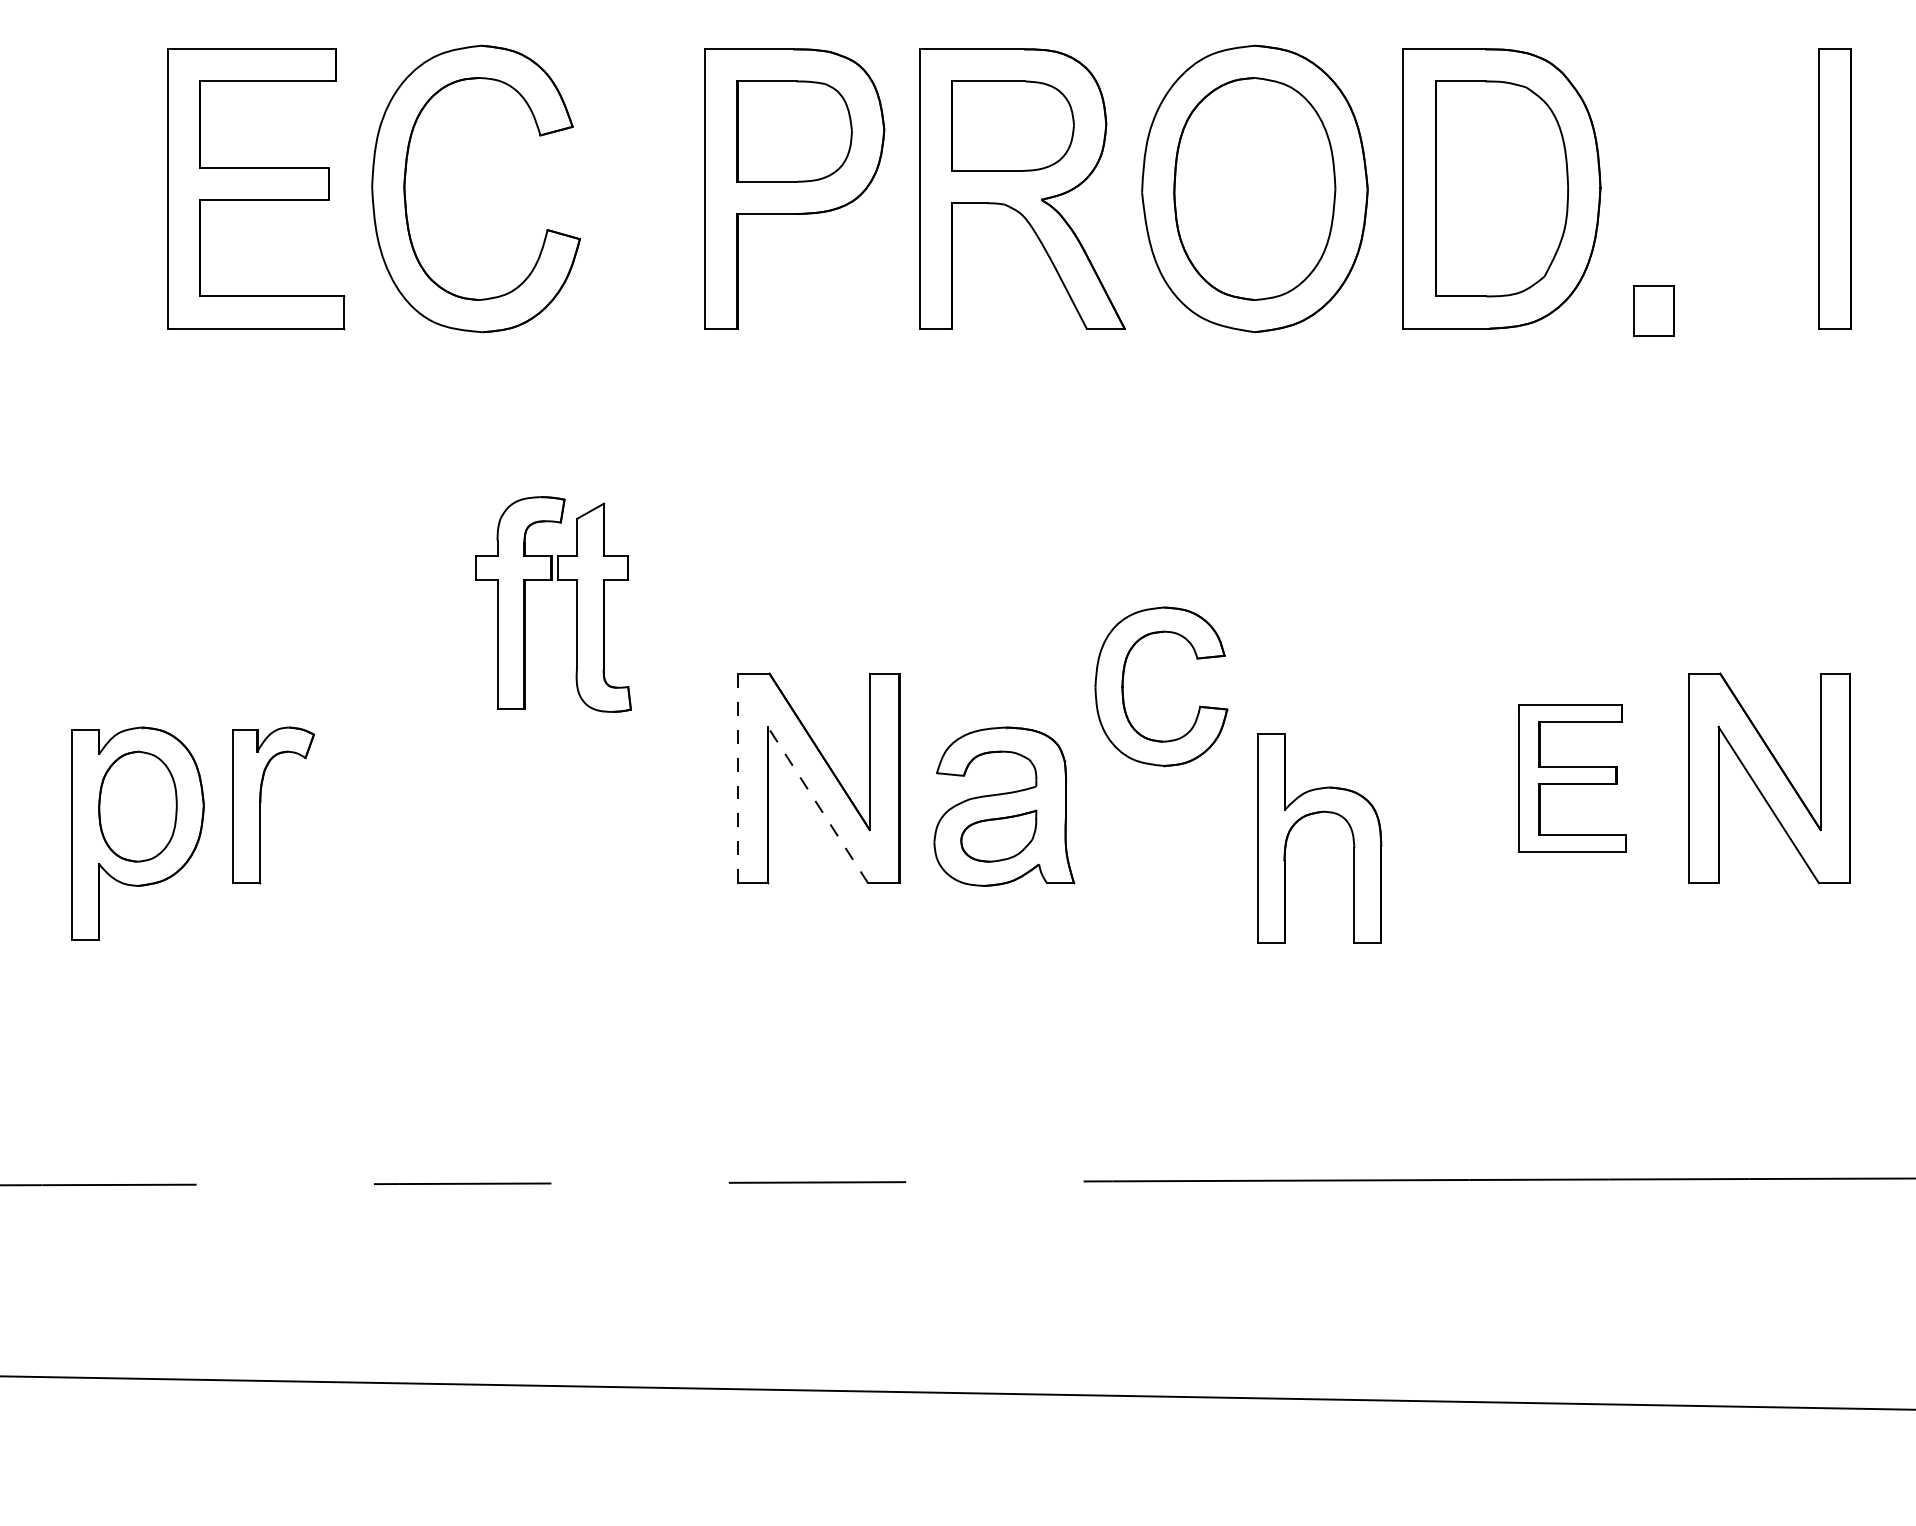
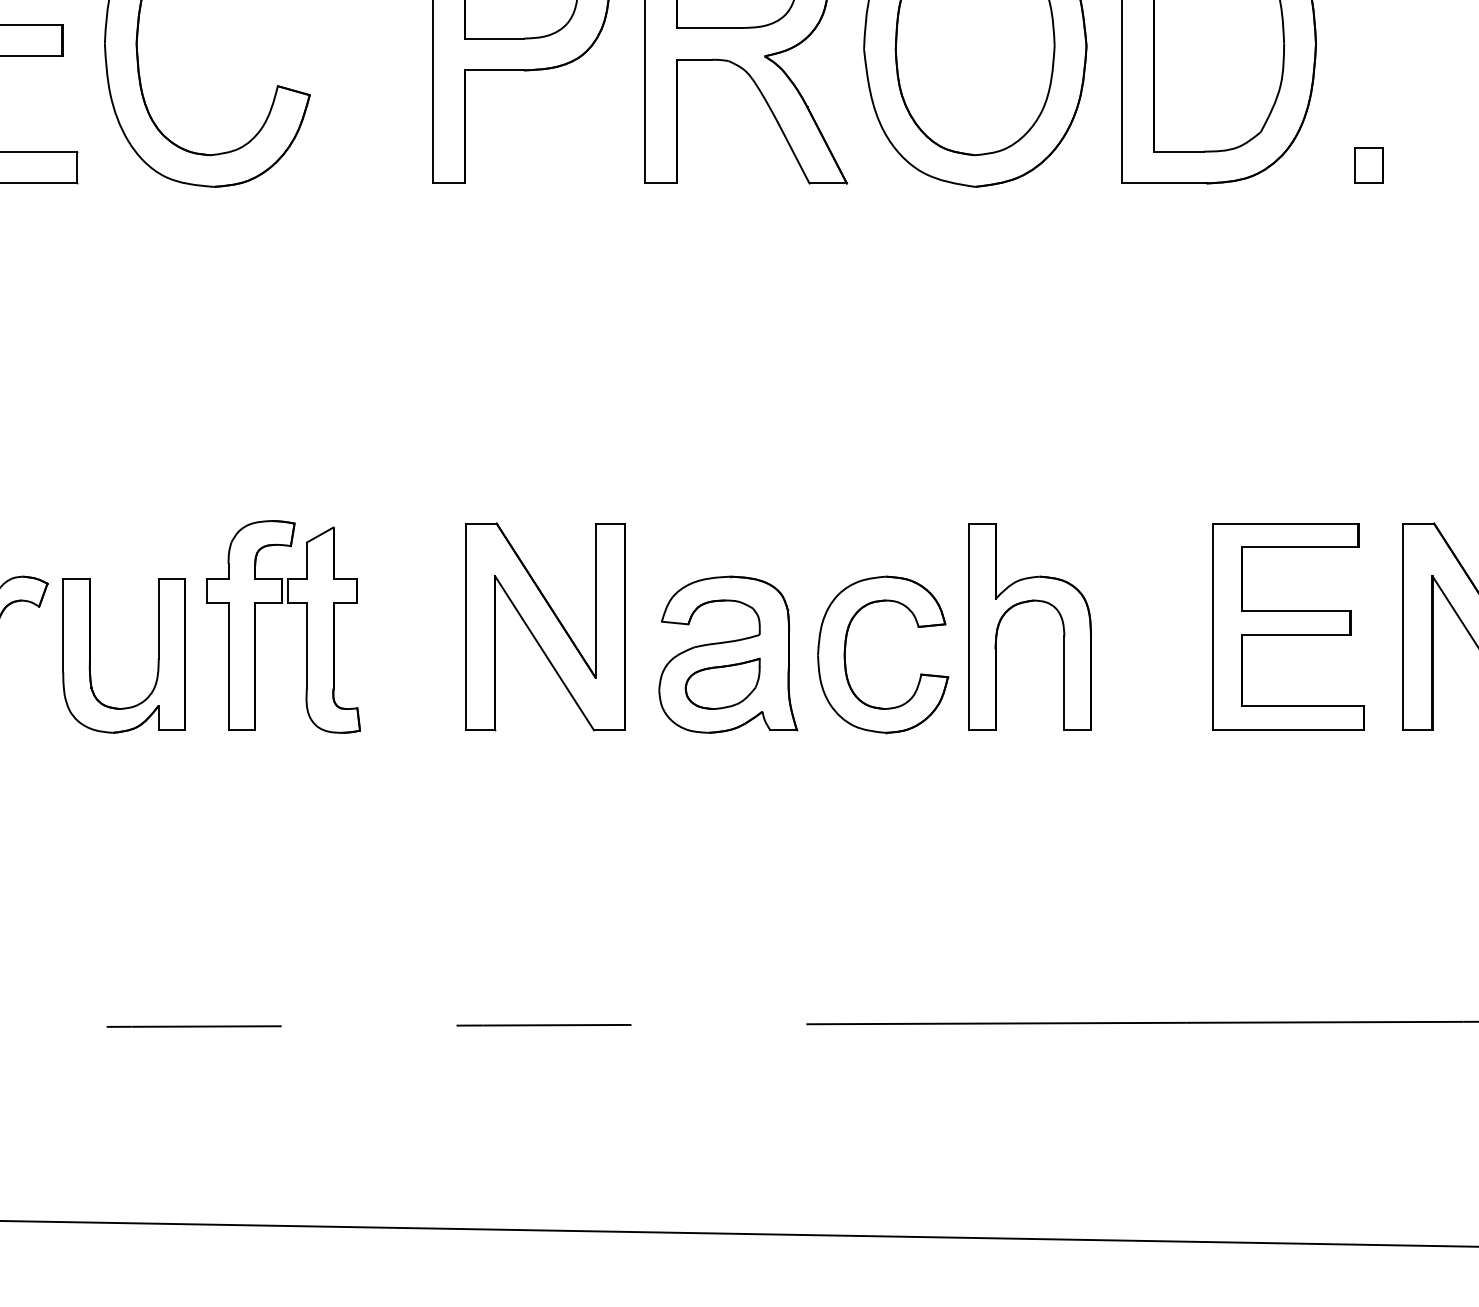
part: (1654, 310) -> (1369, 165), size x0.71
part: (576, 604) -> (306, 626), moved
part: (1123, 686) -> (845, 654), moved
line: (738, 778) -> (466, 626), dashed -> solid
part: (1572, 778) -> (1288, 626), size x1.43
line: (818, 805) -> (544, 653), dashed -> solid
part: (357, 807) -> (90, 655), added
part: (1314, 814) -> (1025, 603), moved

